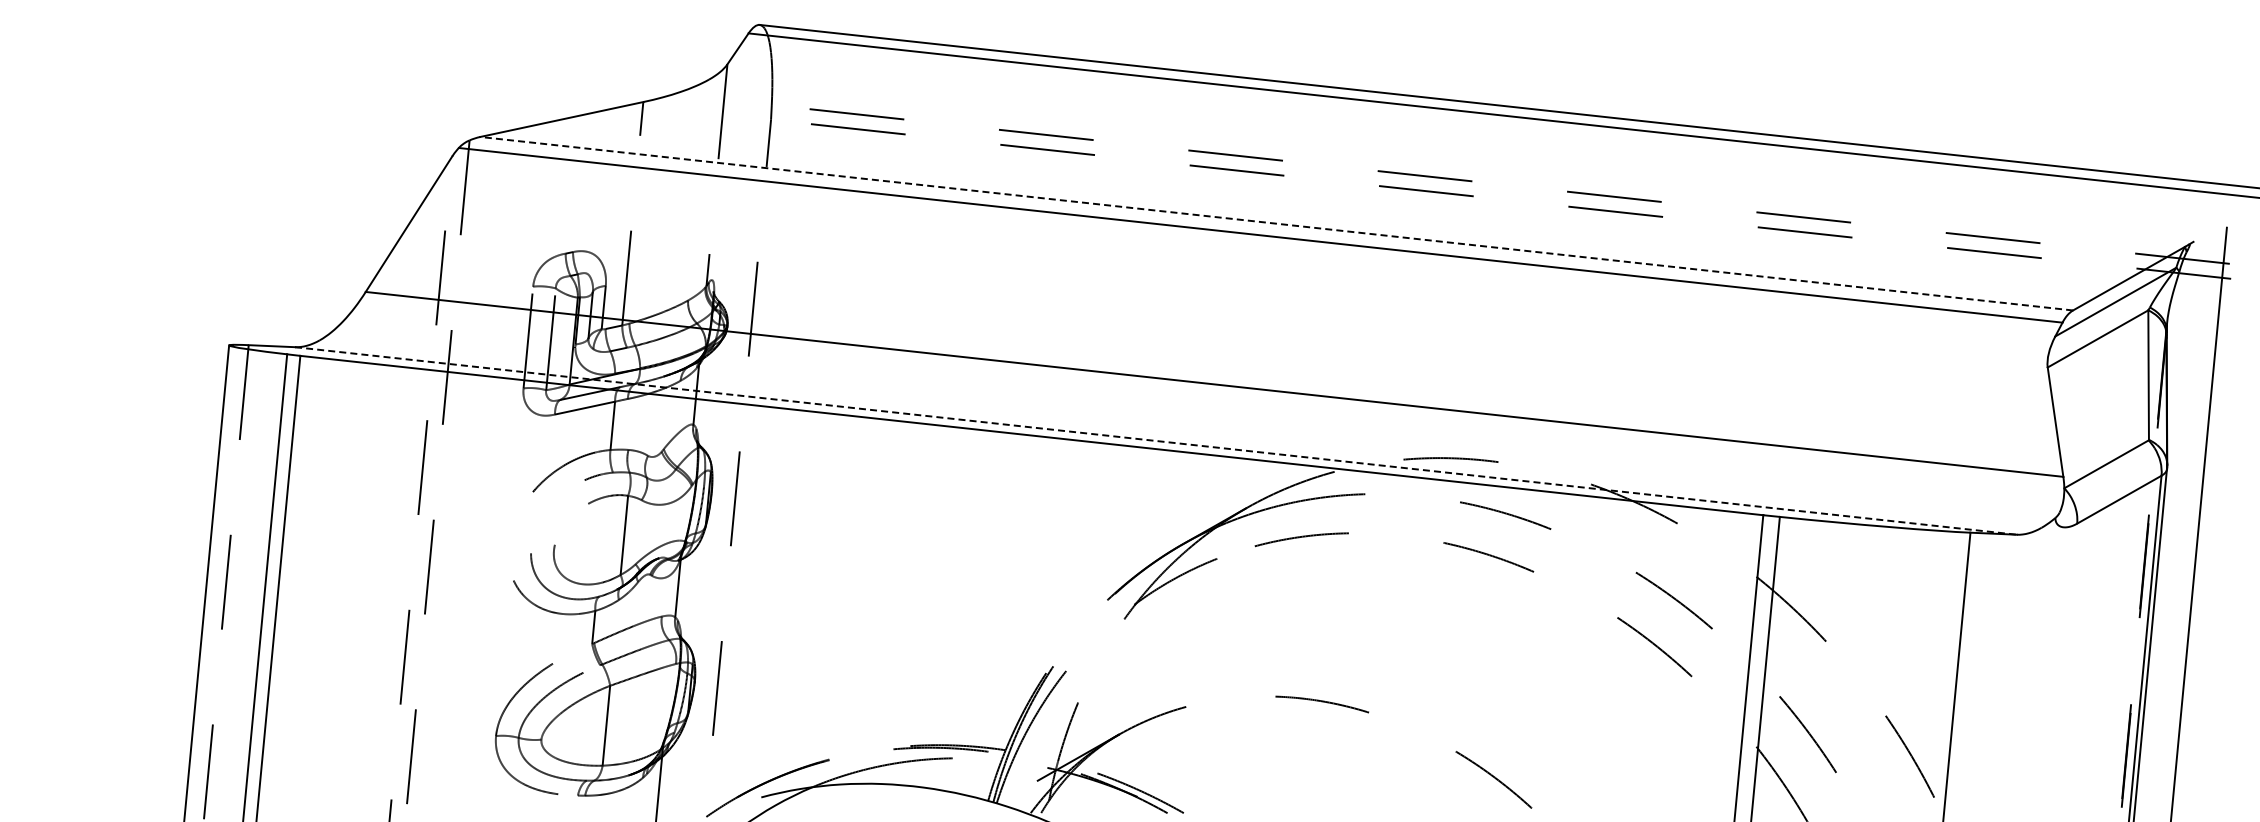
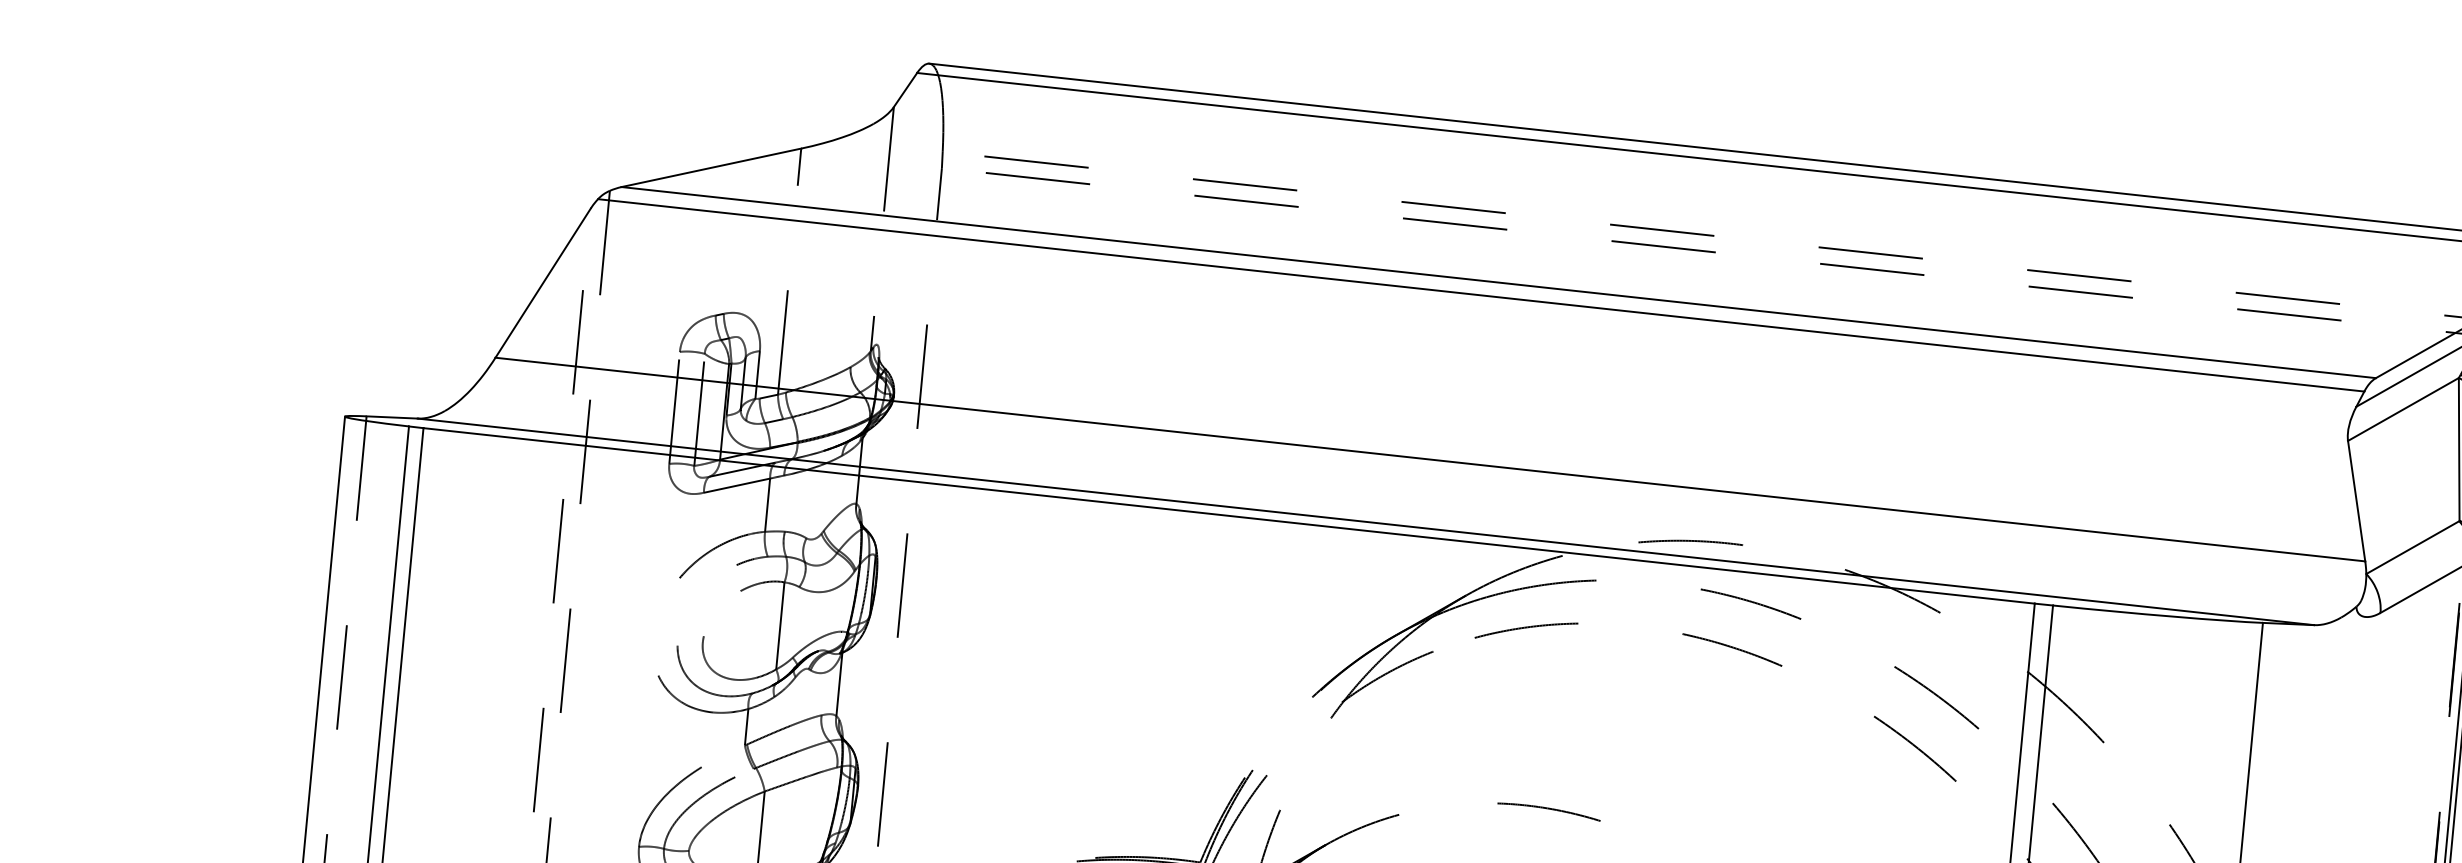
line: (1276, 223) -> (1498, 282), dashed -> solid
line: (1155, 440) -> (1365, 521), dashed -> solid

